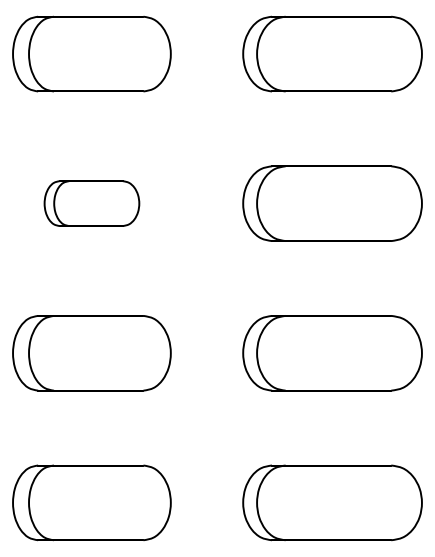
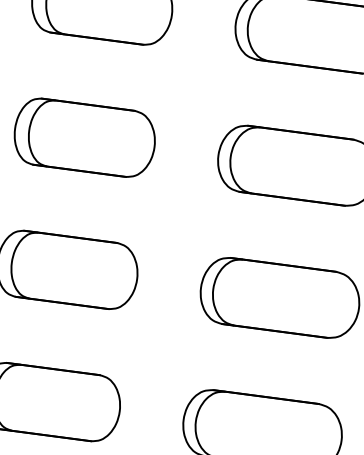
part: (91, 203) -> (84, 137), size x1.67

